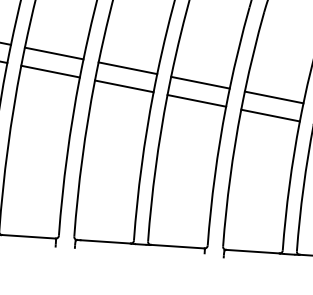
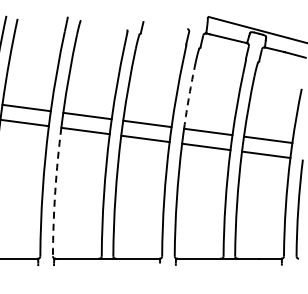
arc: (254, 51) -> (189, 95), solid -> dashed
arc: (82, 157) -> (55, 191), solid -> dashed

